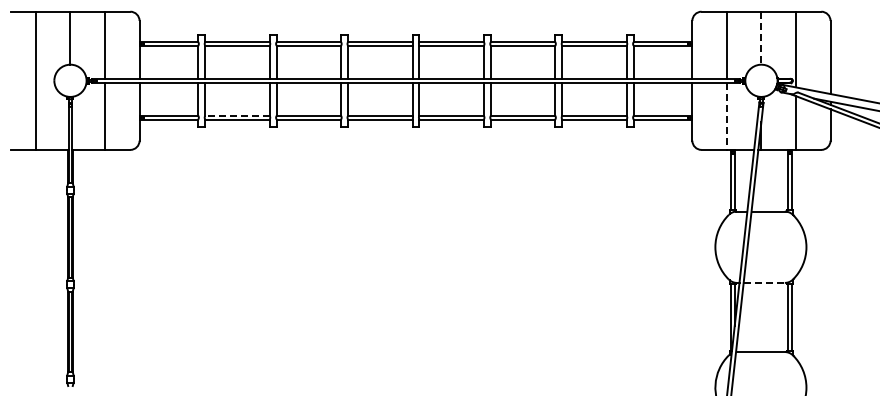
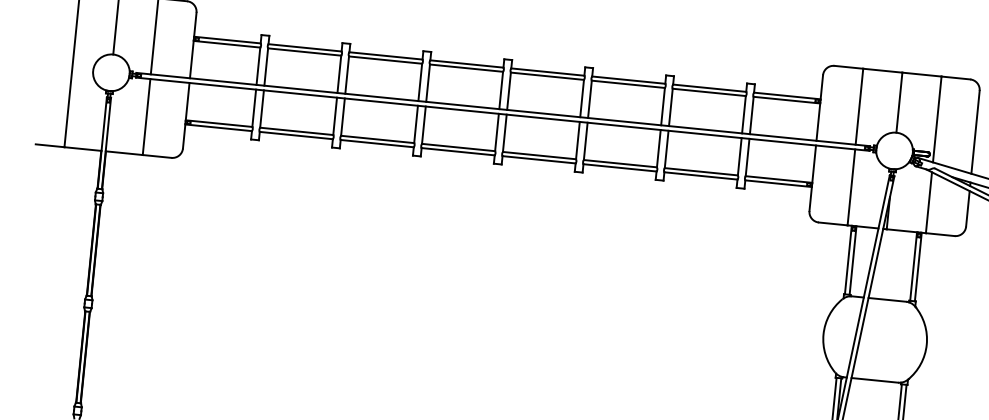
line: (761, 38) -> (899, 103), dashed -> solid
line: (236, 115) -> (295, 130), dashed -> solid
line: (726, 116) -> (850, 187), dashed -> solid
line: (764, 282) -> (875, 379), dashed -> solid

